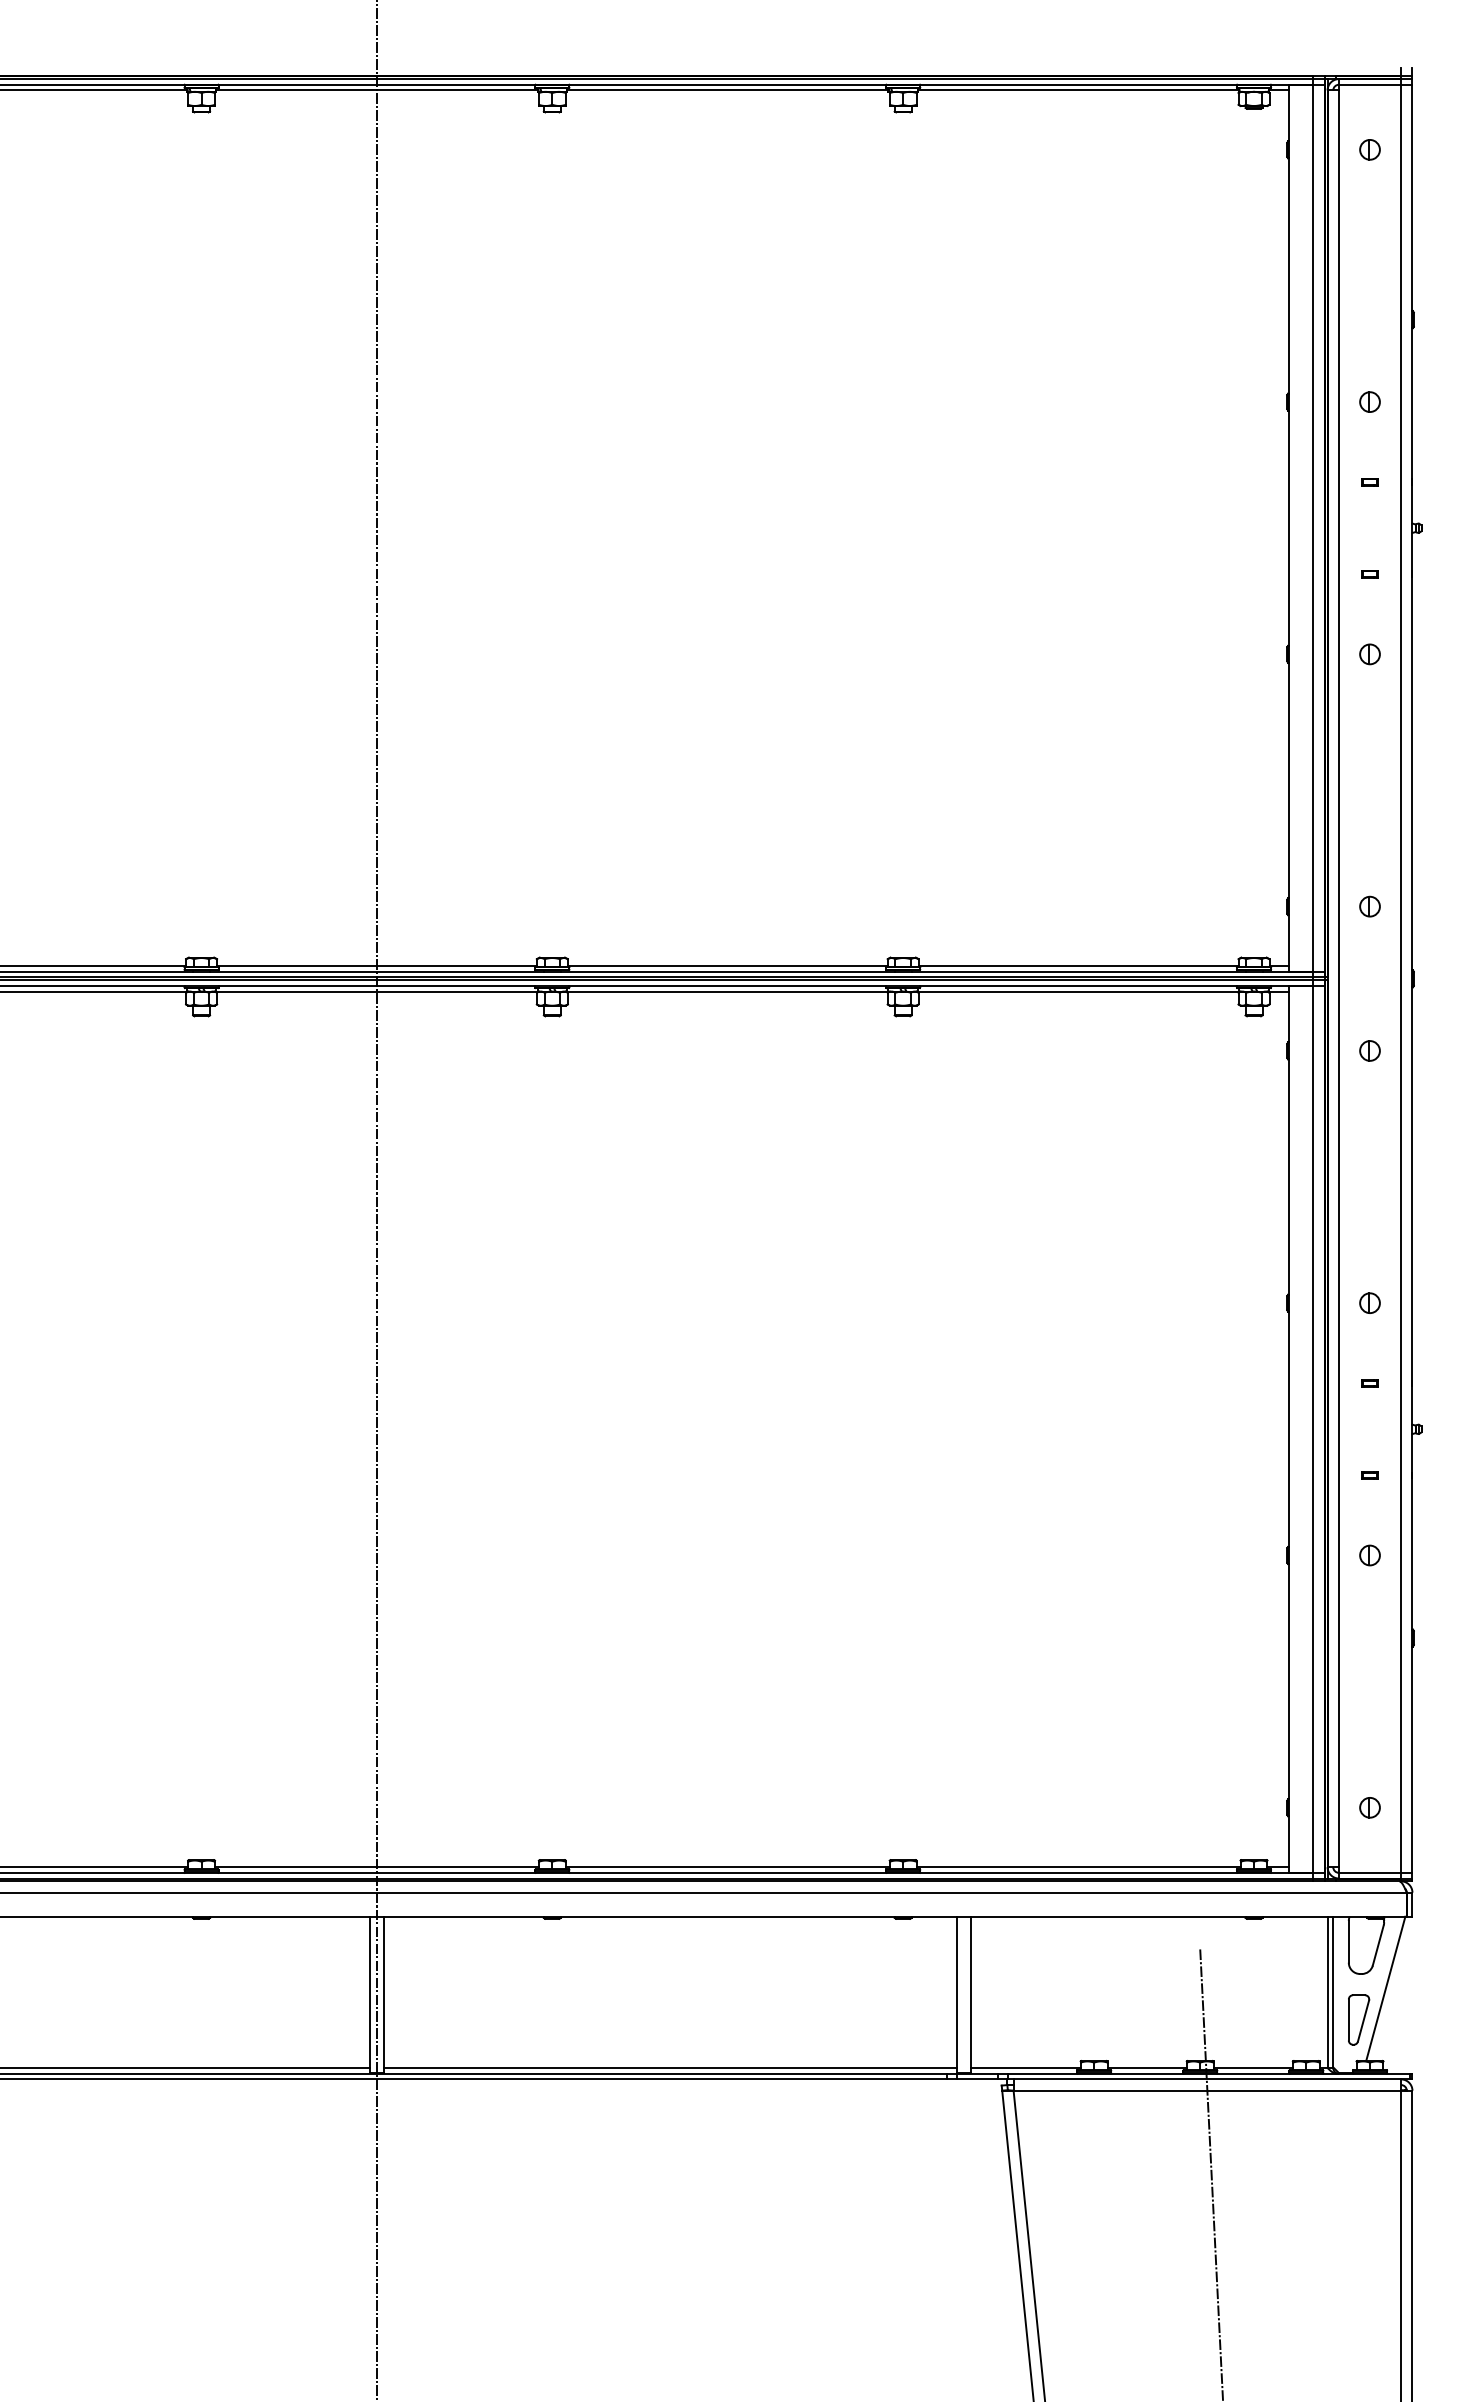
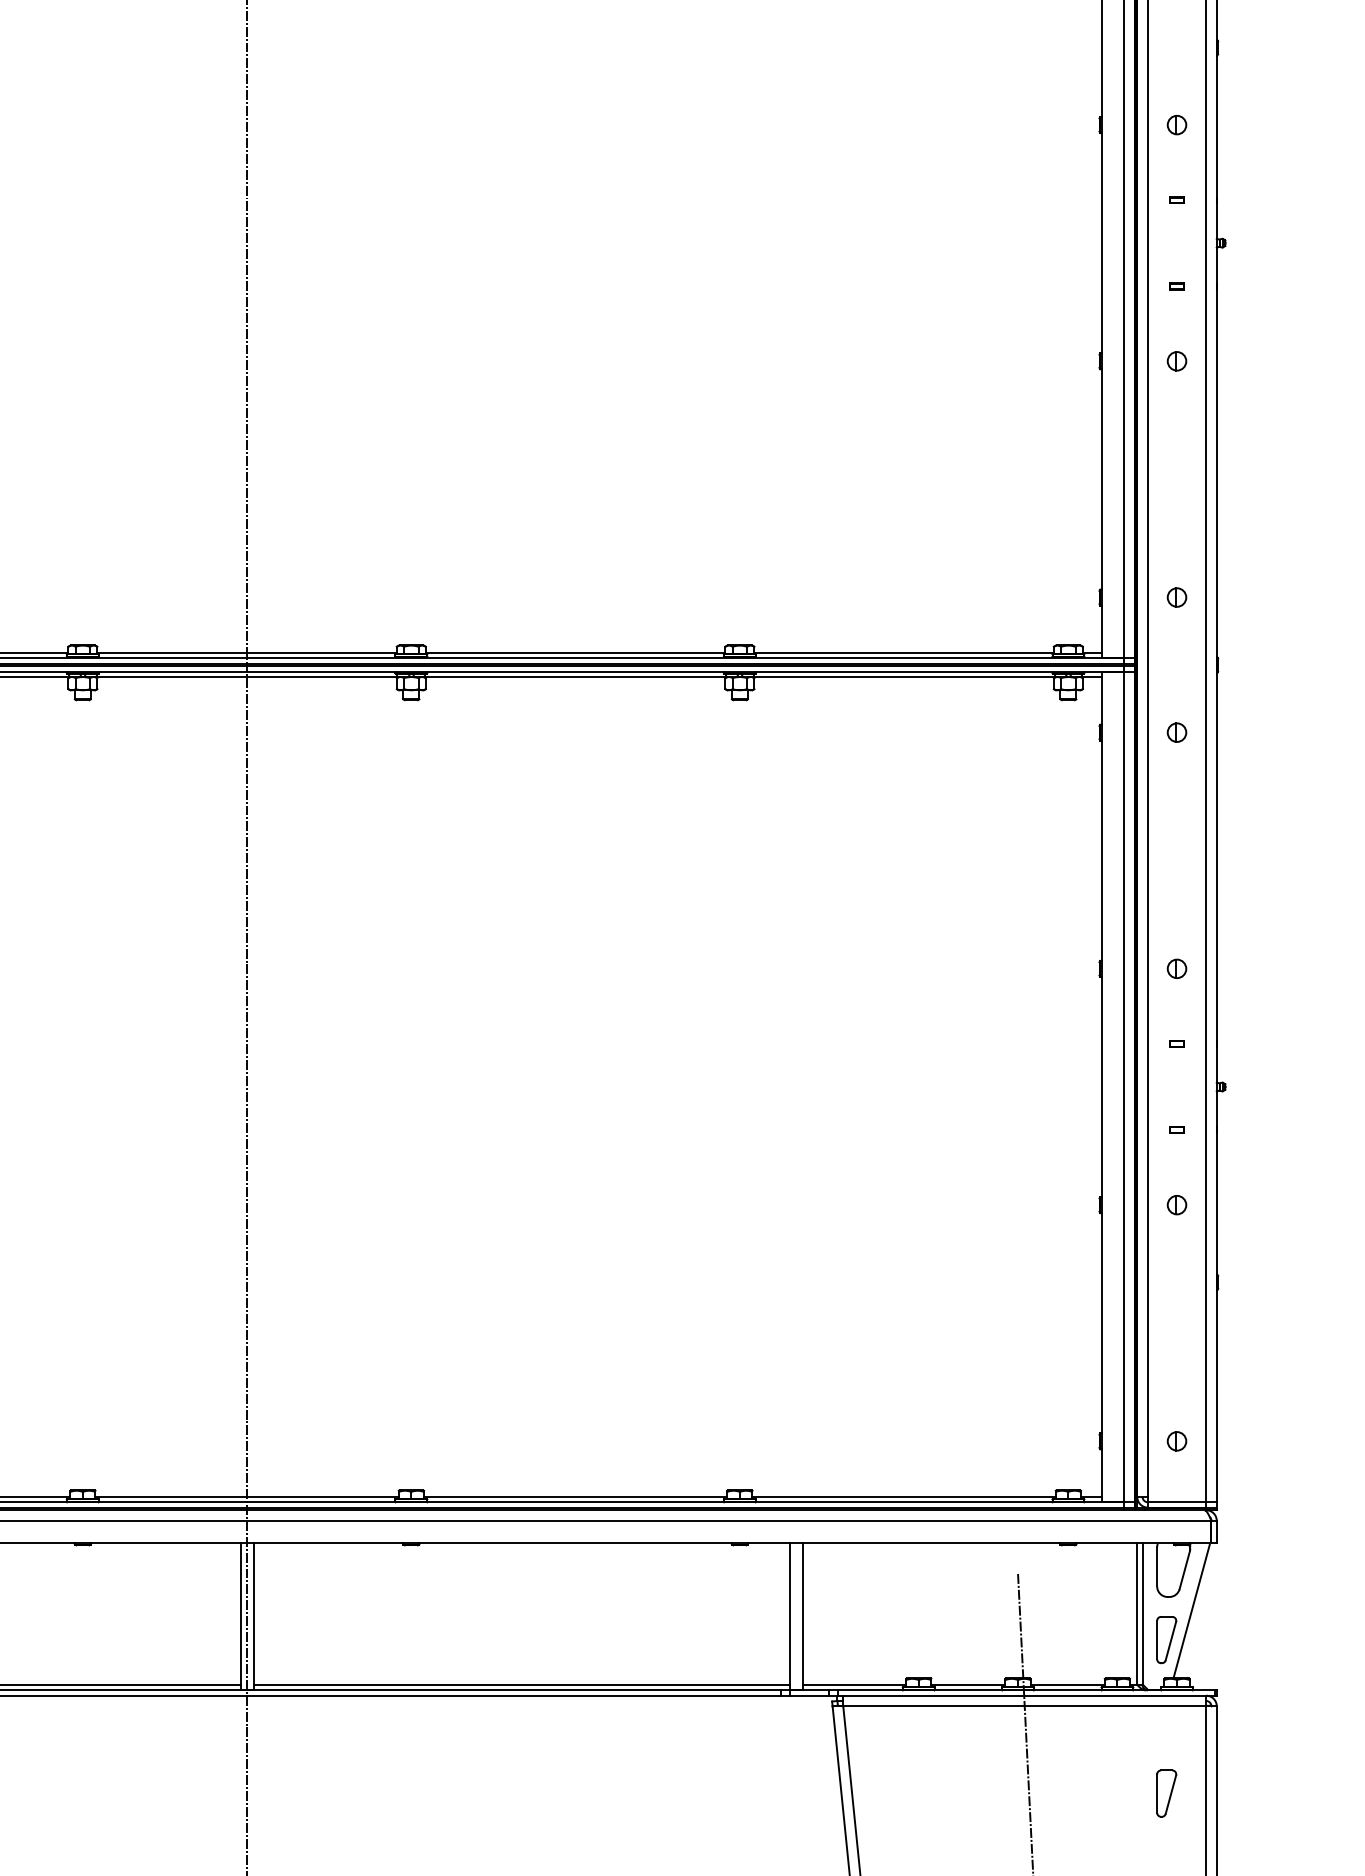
part: (1359, 2183) -> (1167, 1793), added

